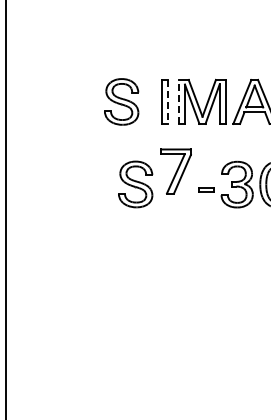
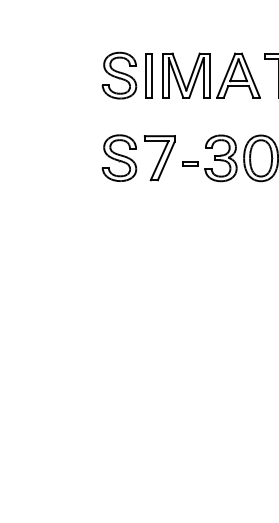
part: (121, 101) -> (119, 75), moved
line: (178, 101) -> (162, 75), dashed -> solid
line: (167, 102) -> (151, 76), dashed -> solid
part: (175, 171) -> (159, 158), moved

